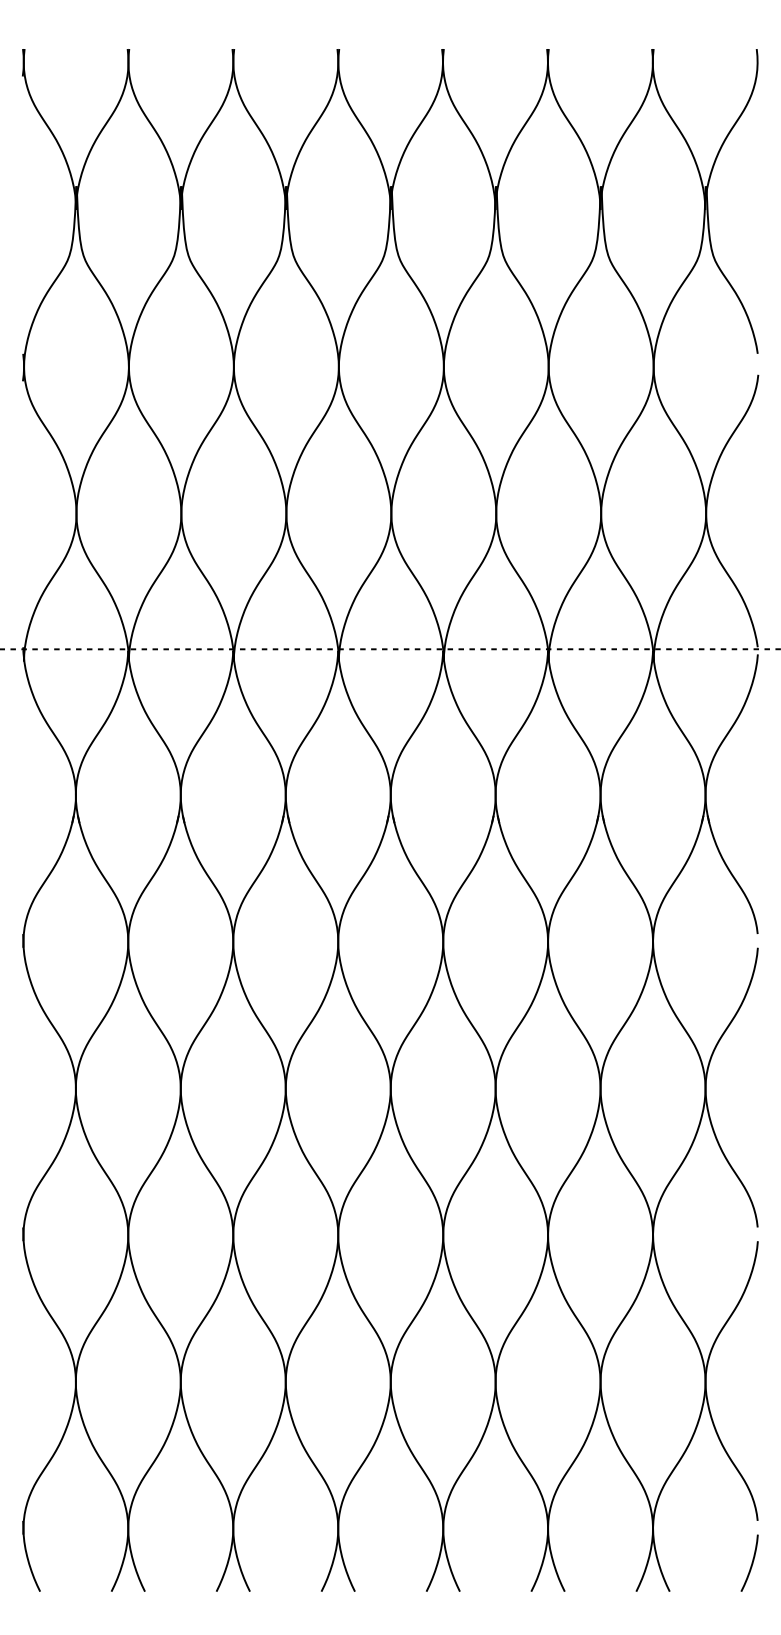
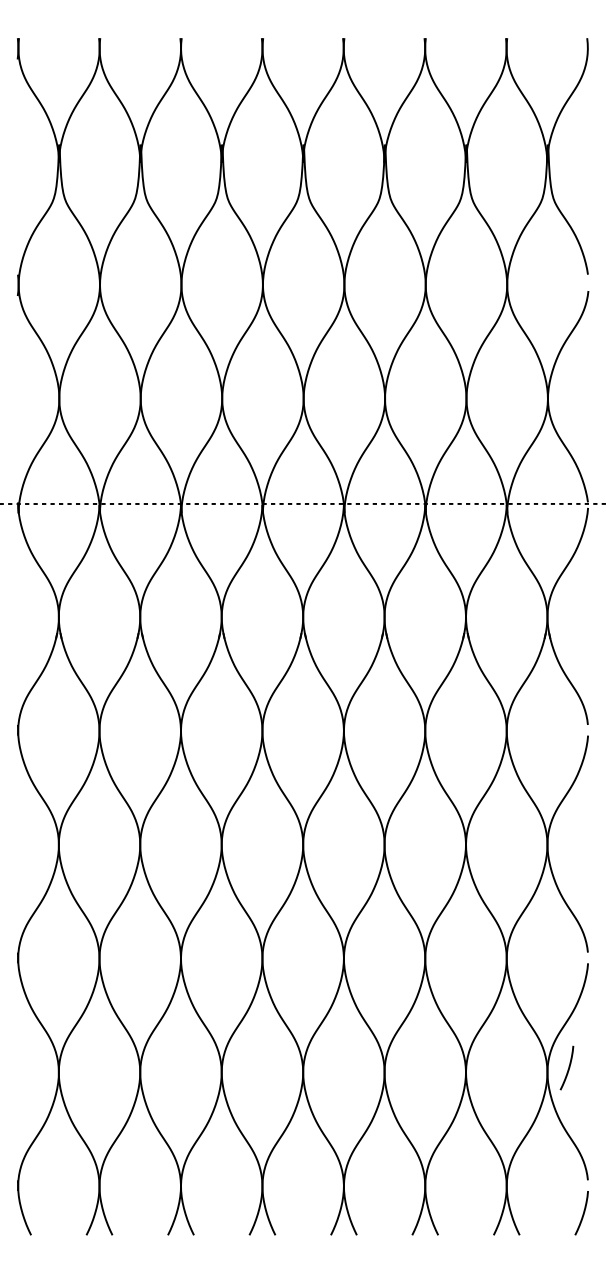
curve: (732, 1375) -> (568, 1067), added

